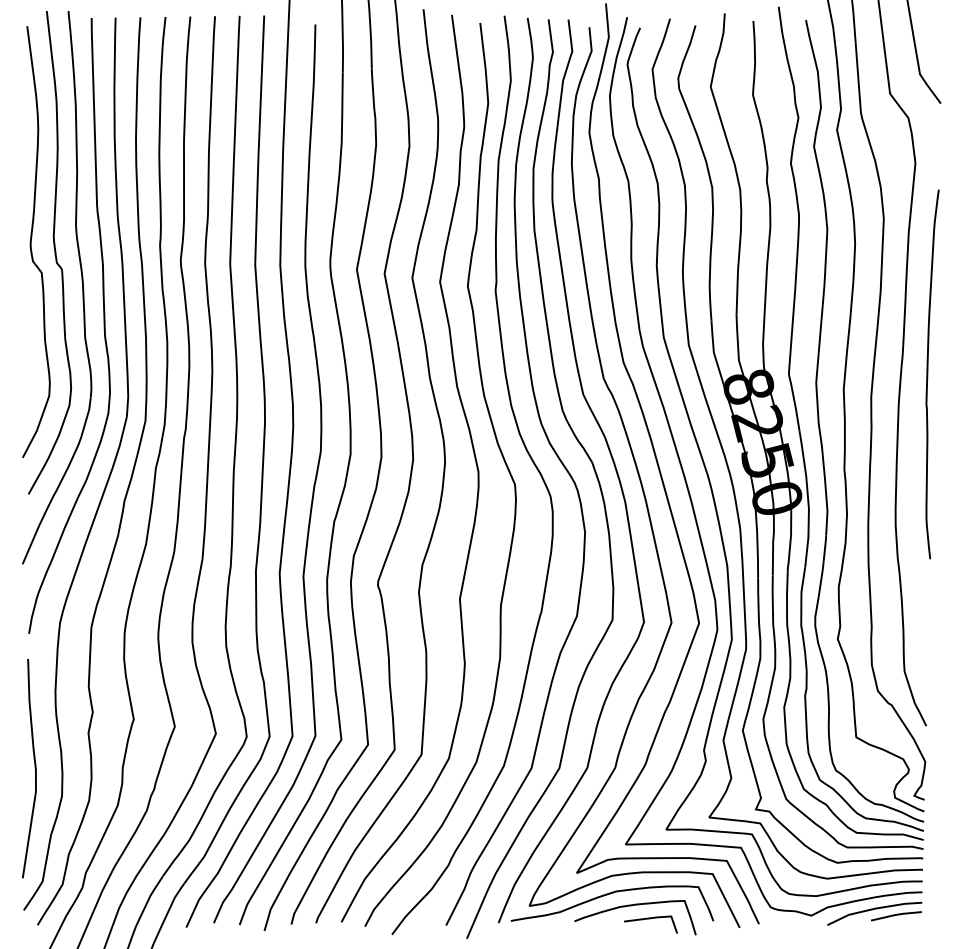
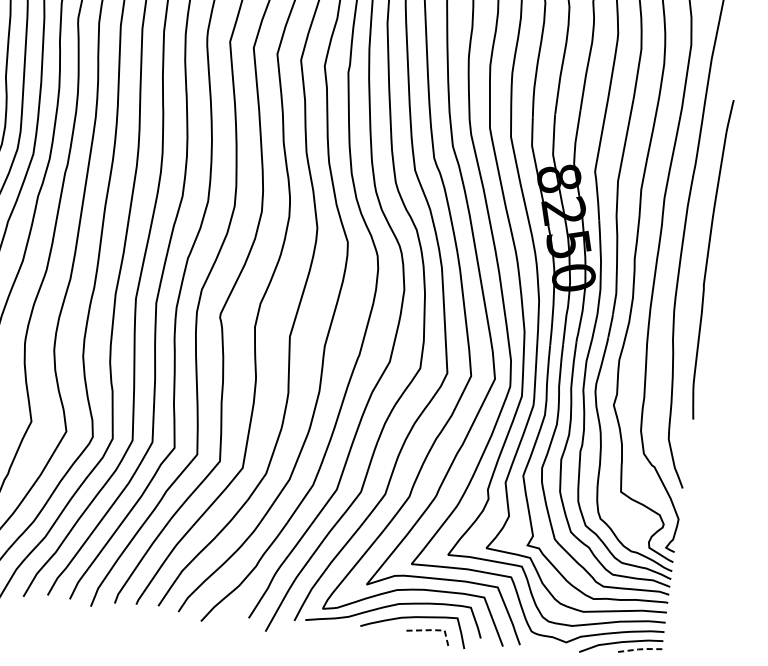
curve: (928, 374) -> (708, 259), moved
line: (895, 915) -> (639, 649), solid -> dashed
line: (657, 917) -> (432, 630), solid -> dashed

